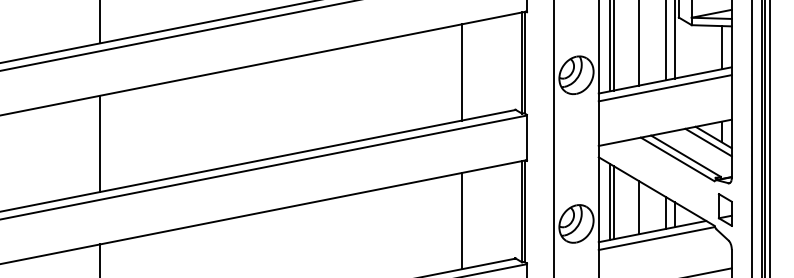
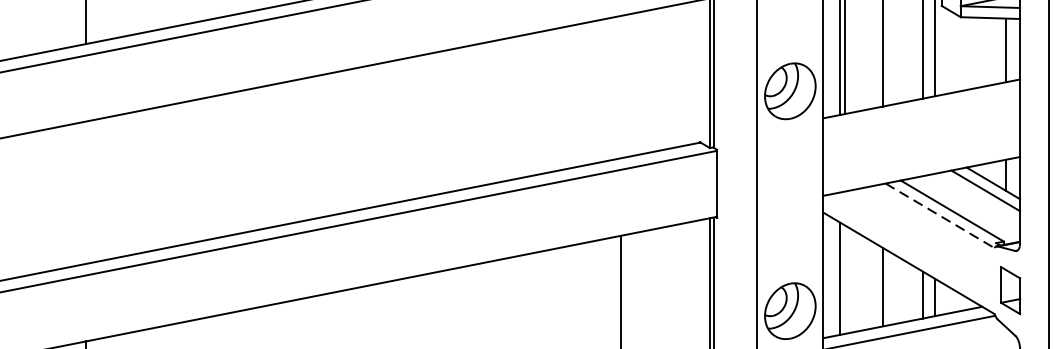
line: (461, 72) -> (620, 87), removed
line: (664, 88) -> (920, 110), removed
line: (100, 143) -> (86, 192), removed
line: (677, 159) -> (939, 215), solid -> dashed
line: (613, 202) -> (845, 279), removed

